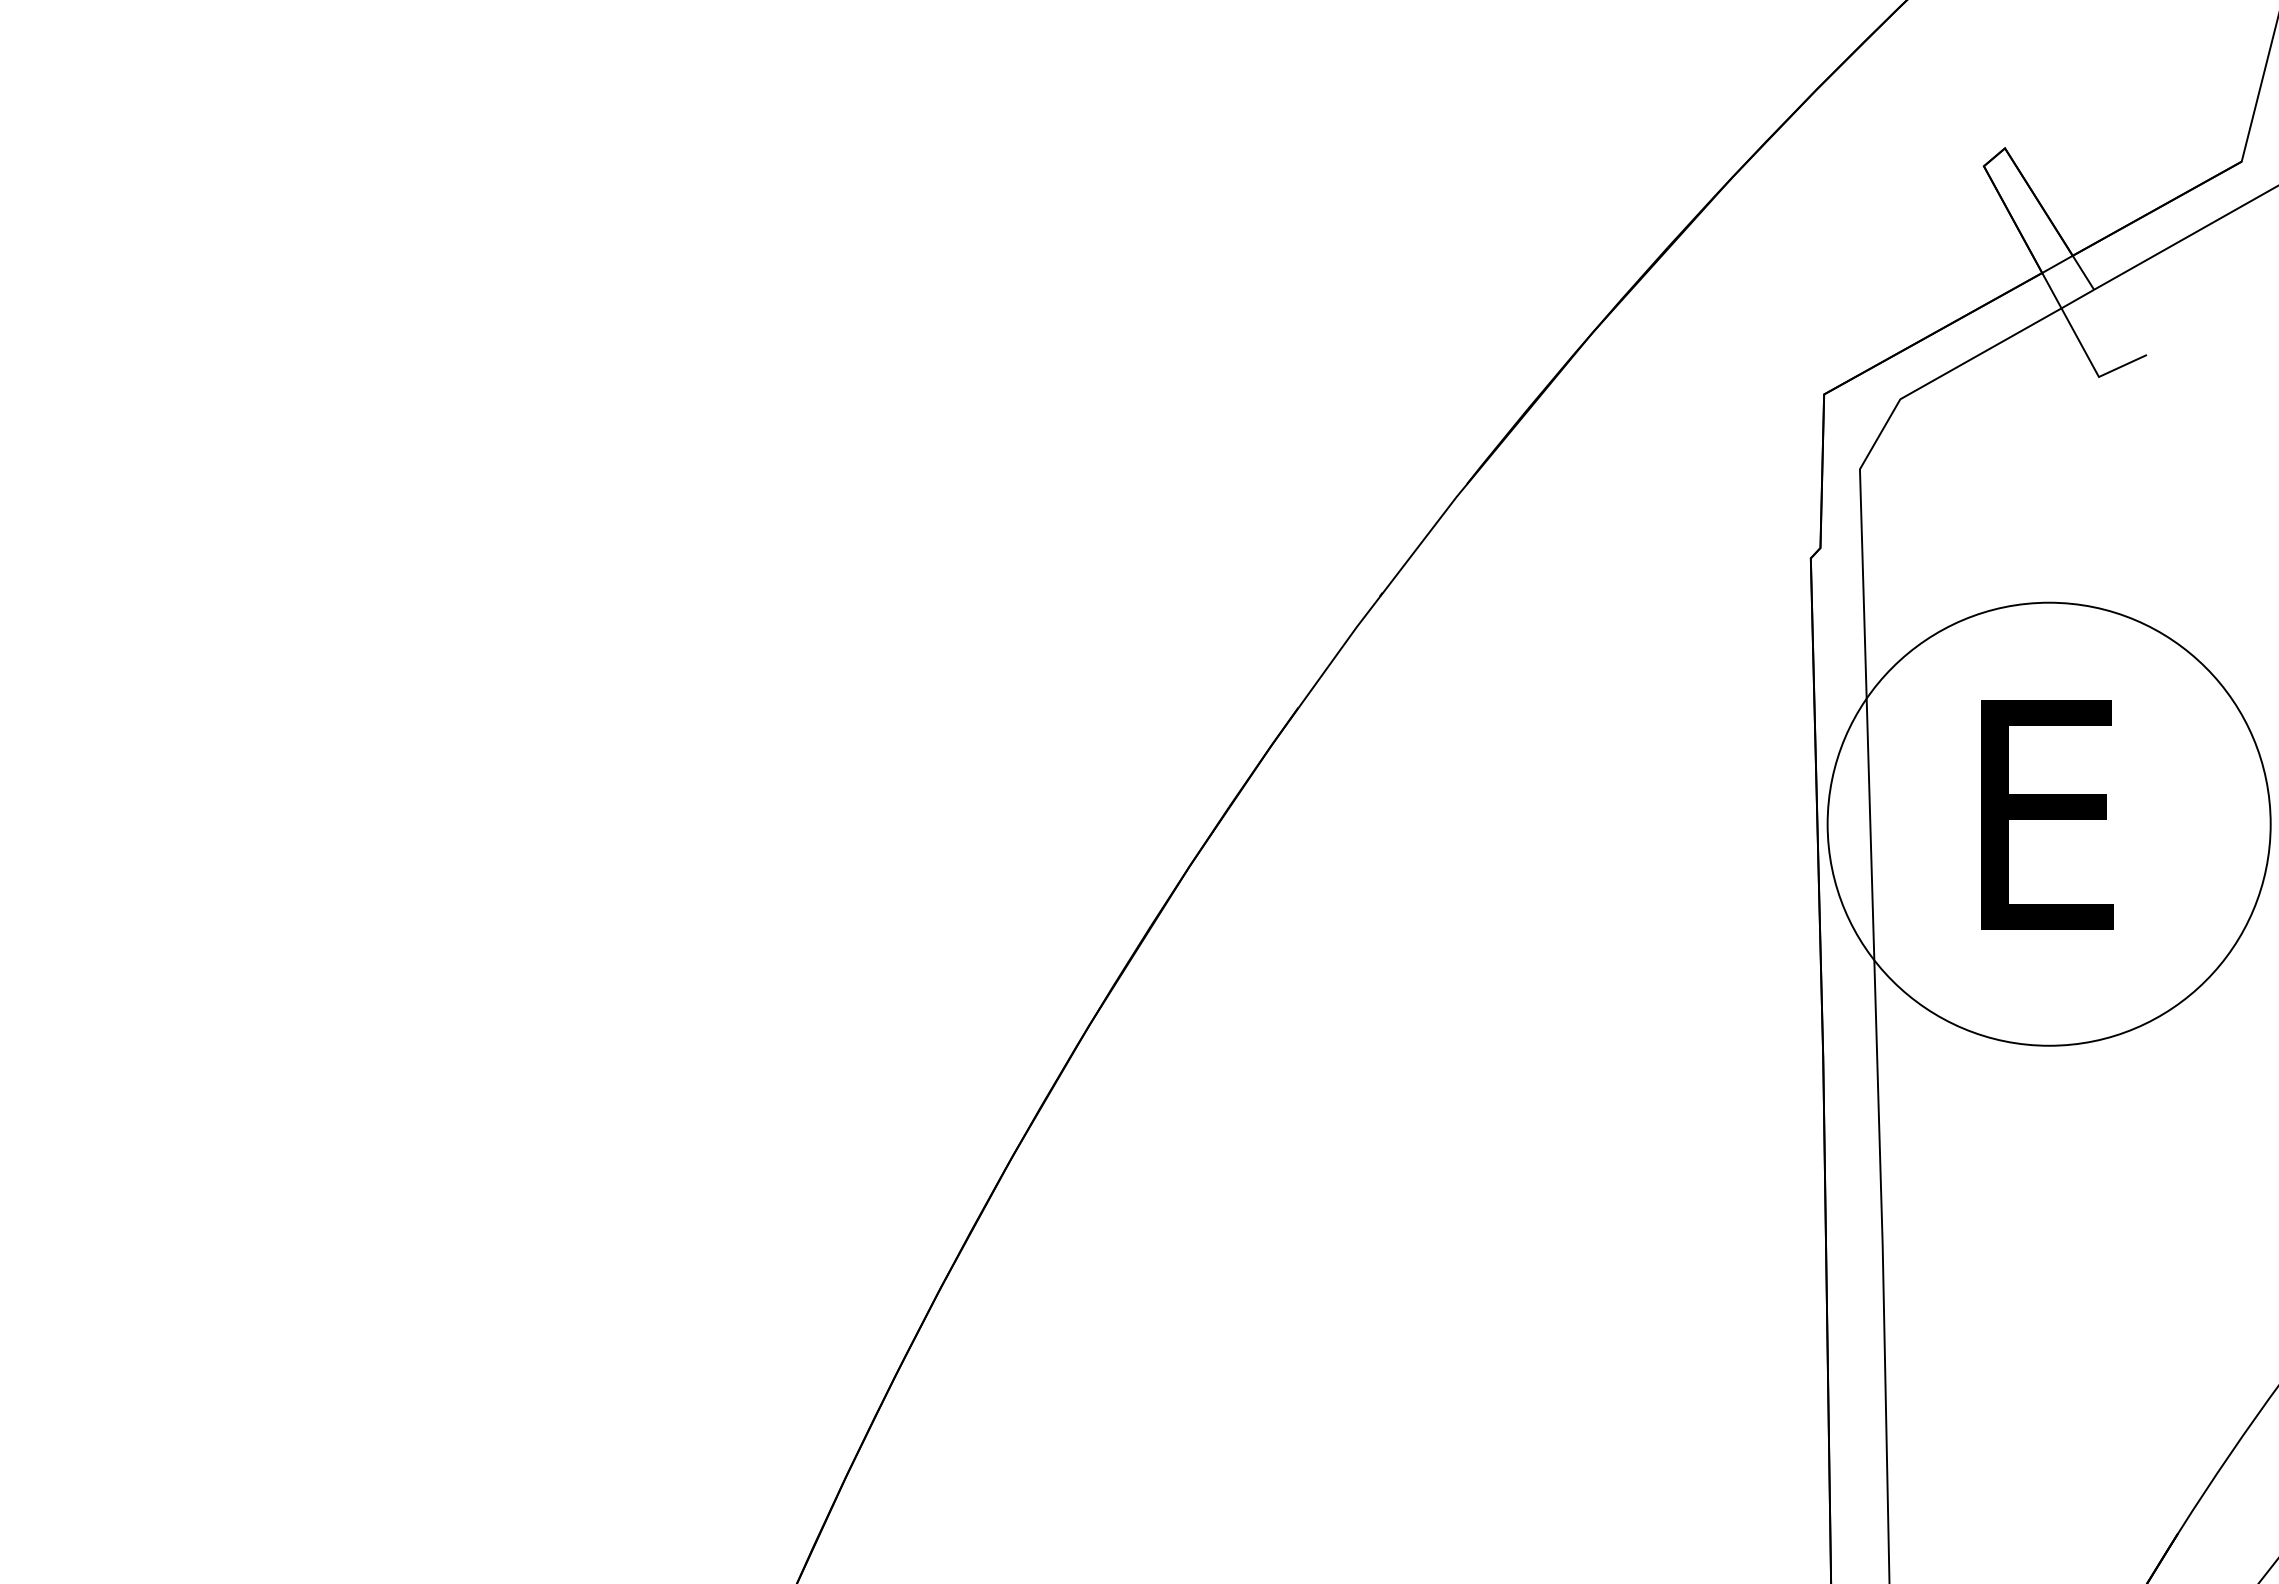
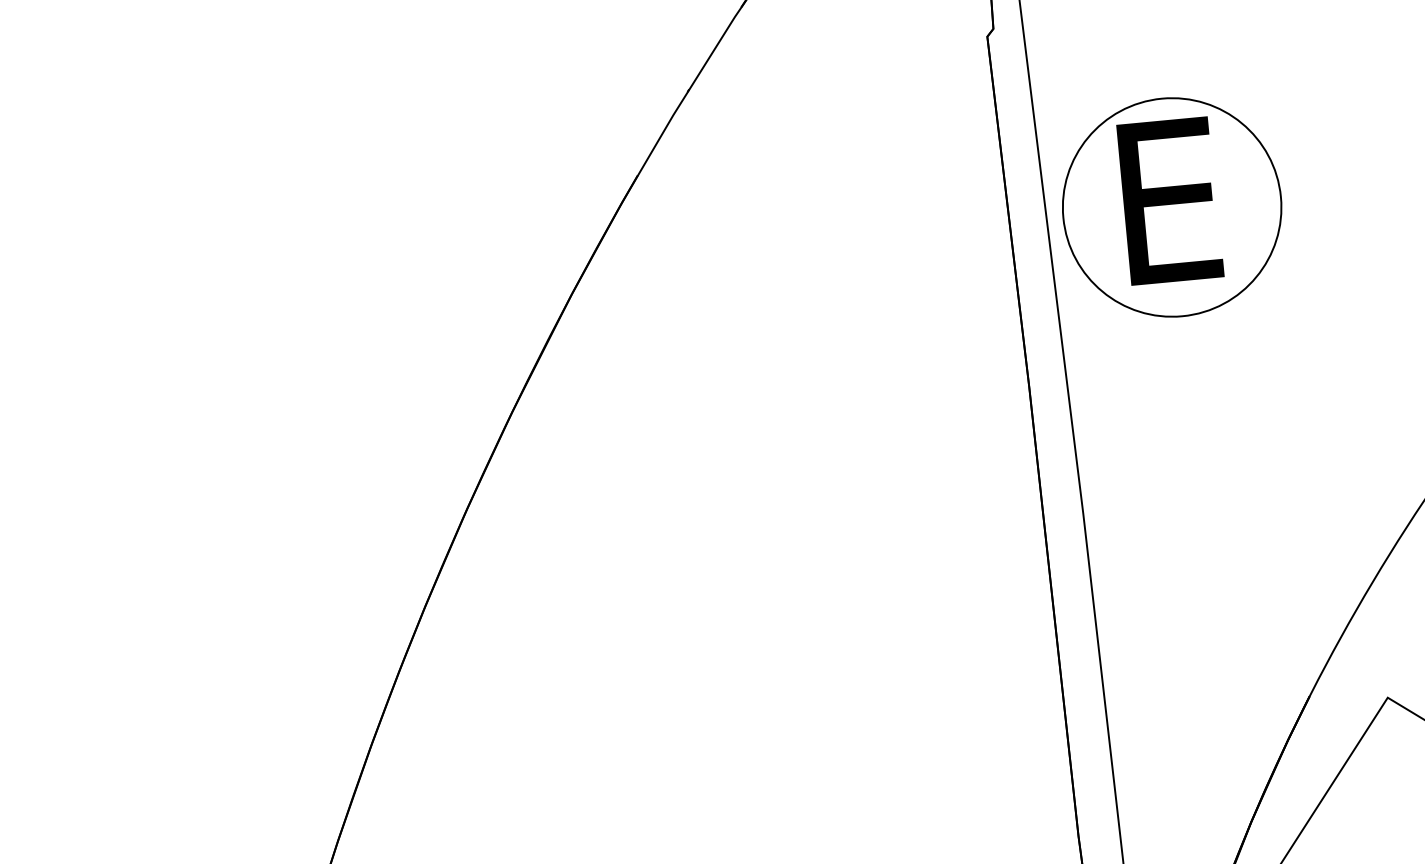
circle: (2048, 823) -> (1171, 206), size x0.7

